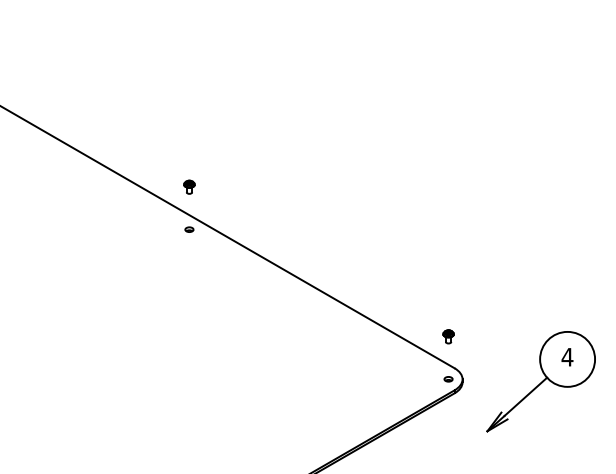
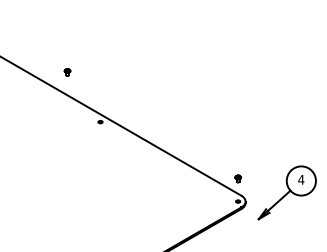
part: (189, 187) -> (67, 72), moved
part: (539, 381) -> (286, 192), moved

